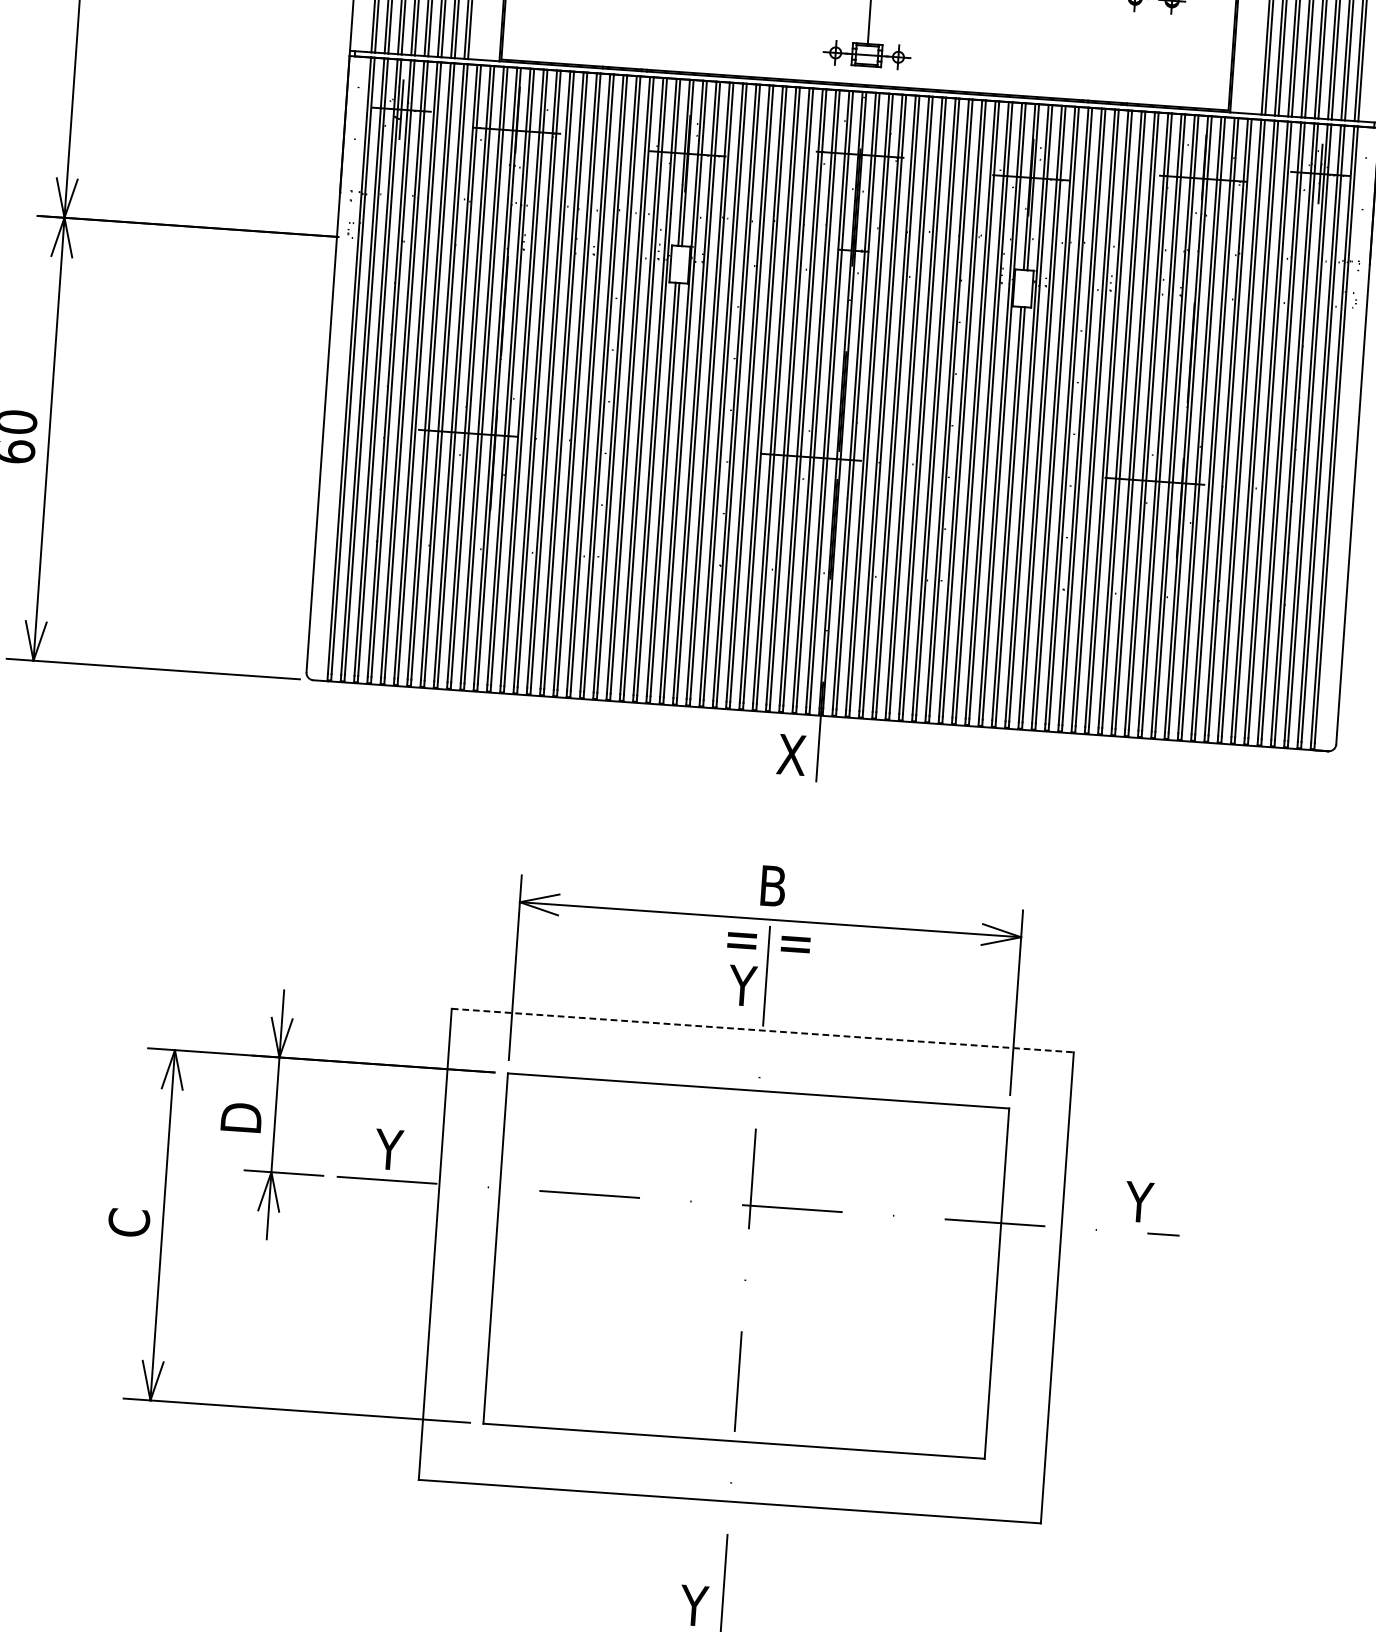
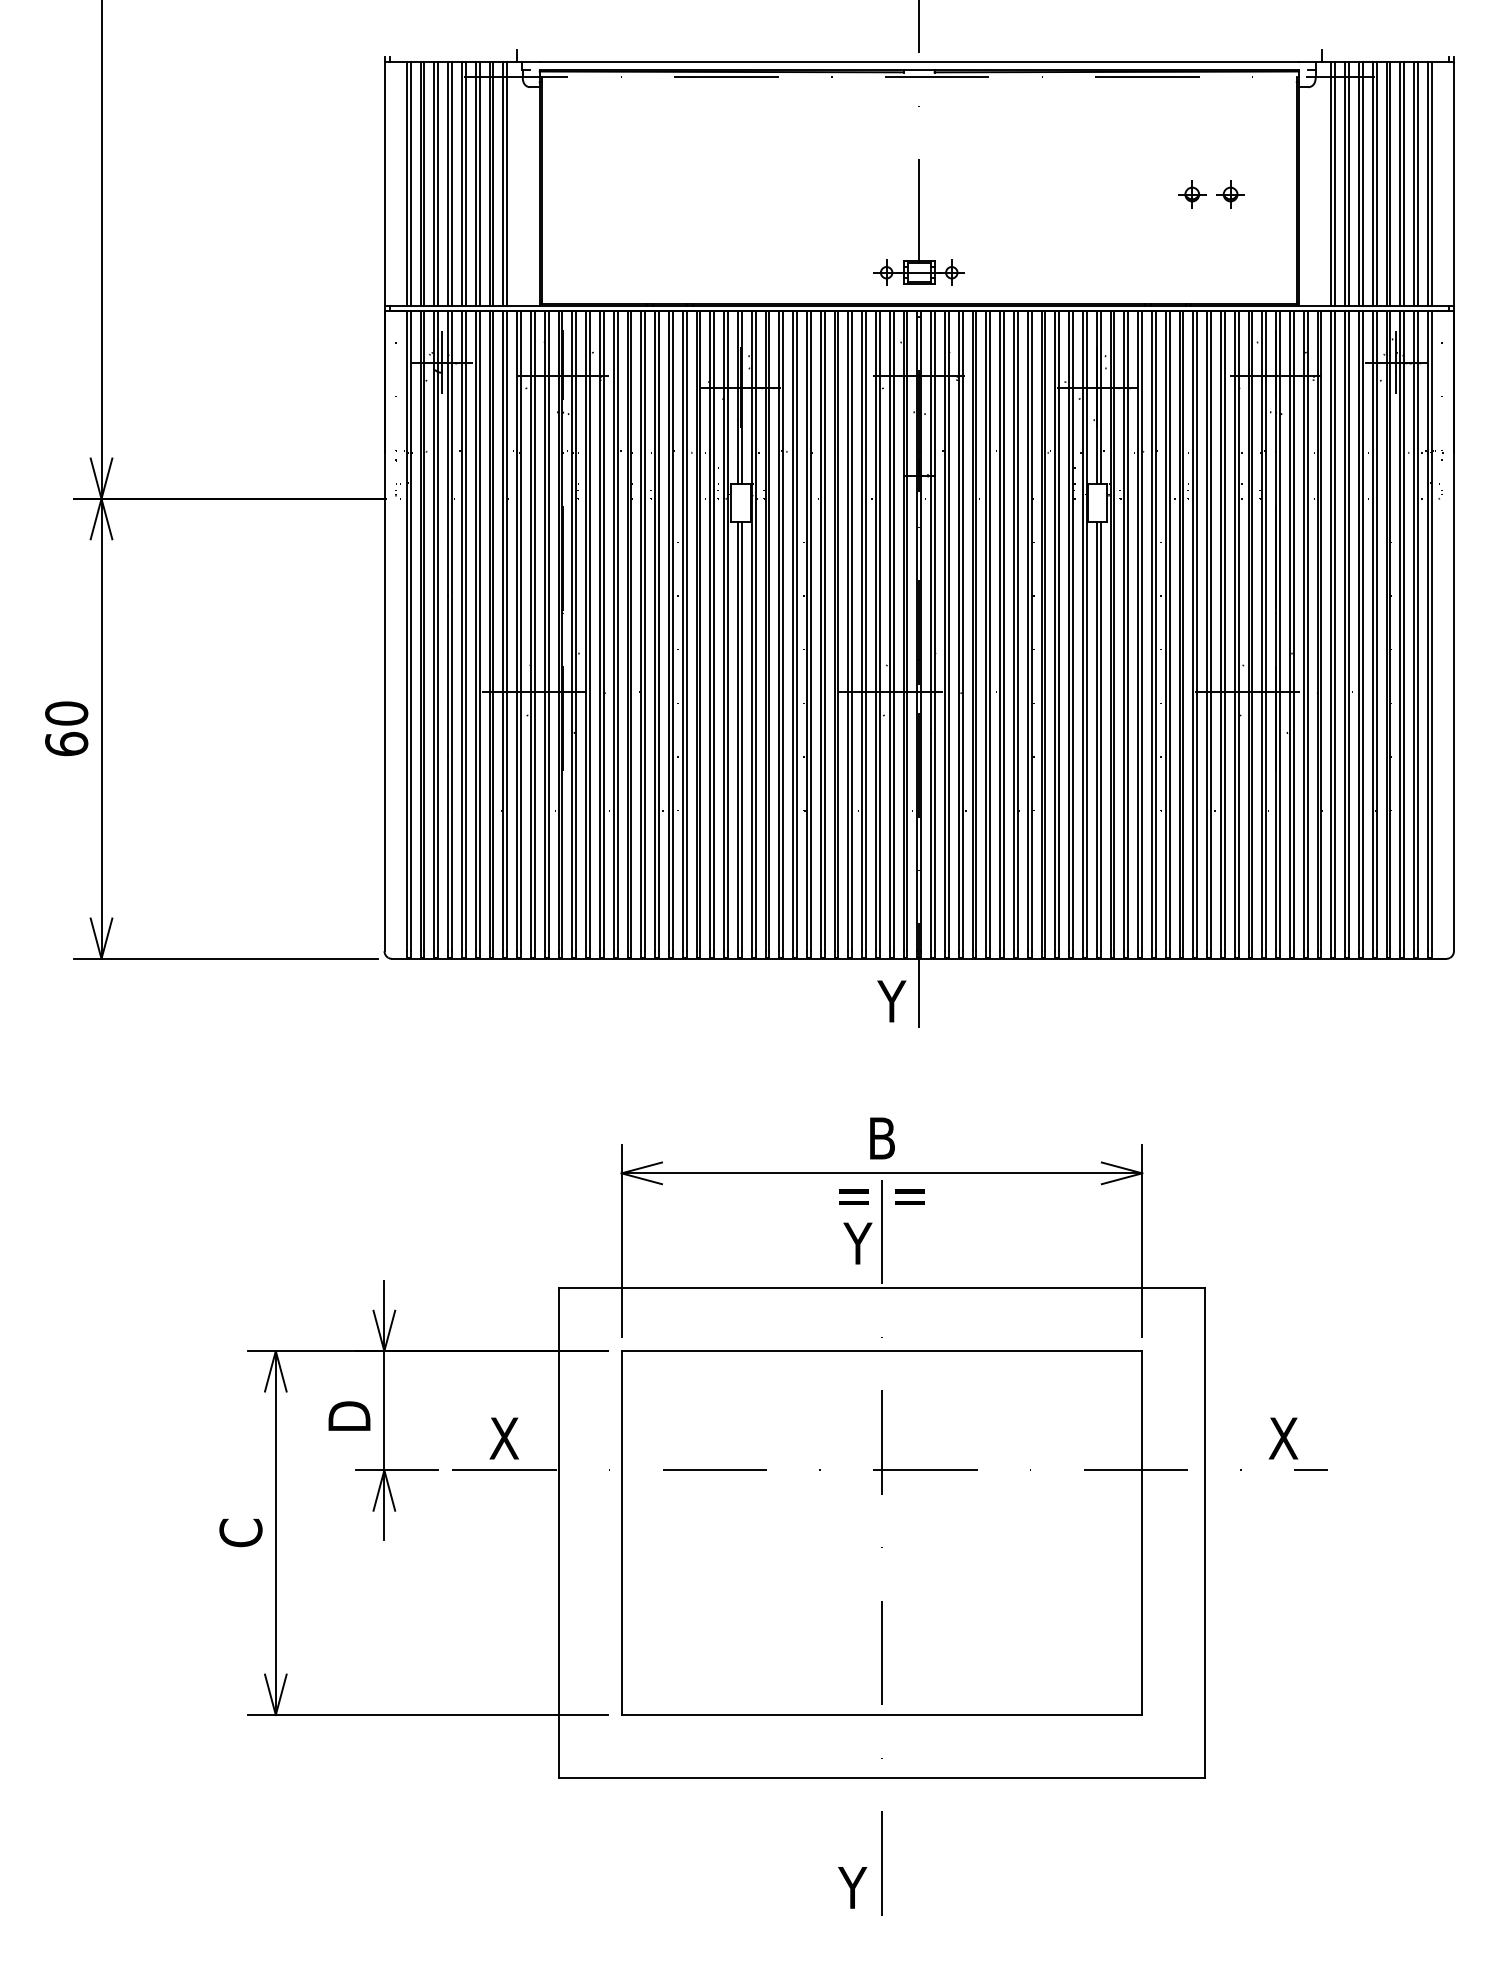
text: (791, 754) -> (891, 1001), X -> Y
line: (763, 1030) -> (882, 1288), dashed -> solid
text: (388, 1149) -> (503, 1438), Y -> X
text: (1139, 1202) -> (1283, 1438), Y -> X

